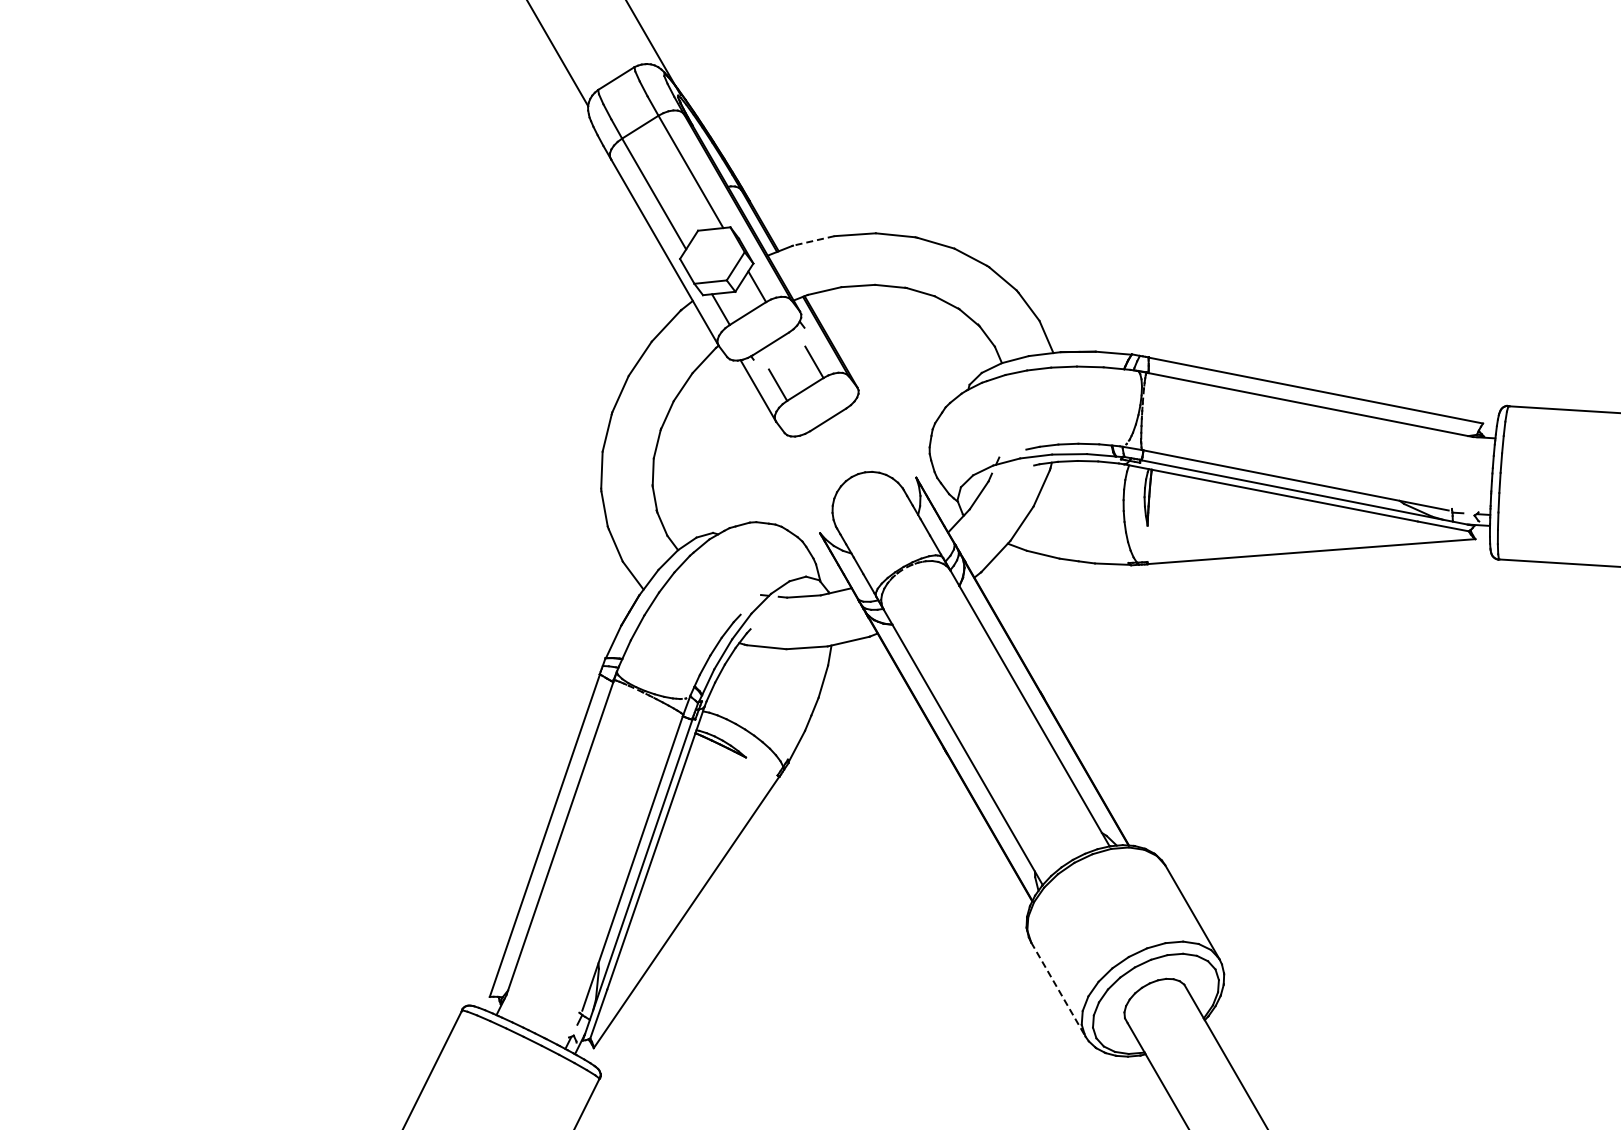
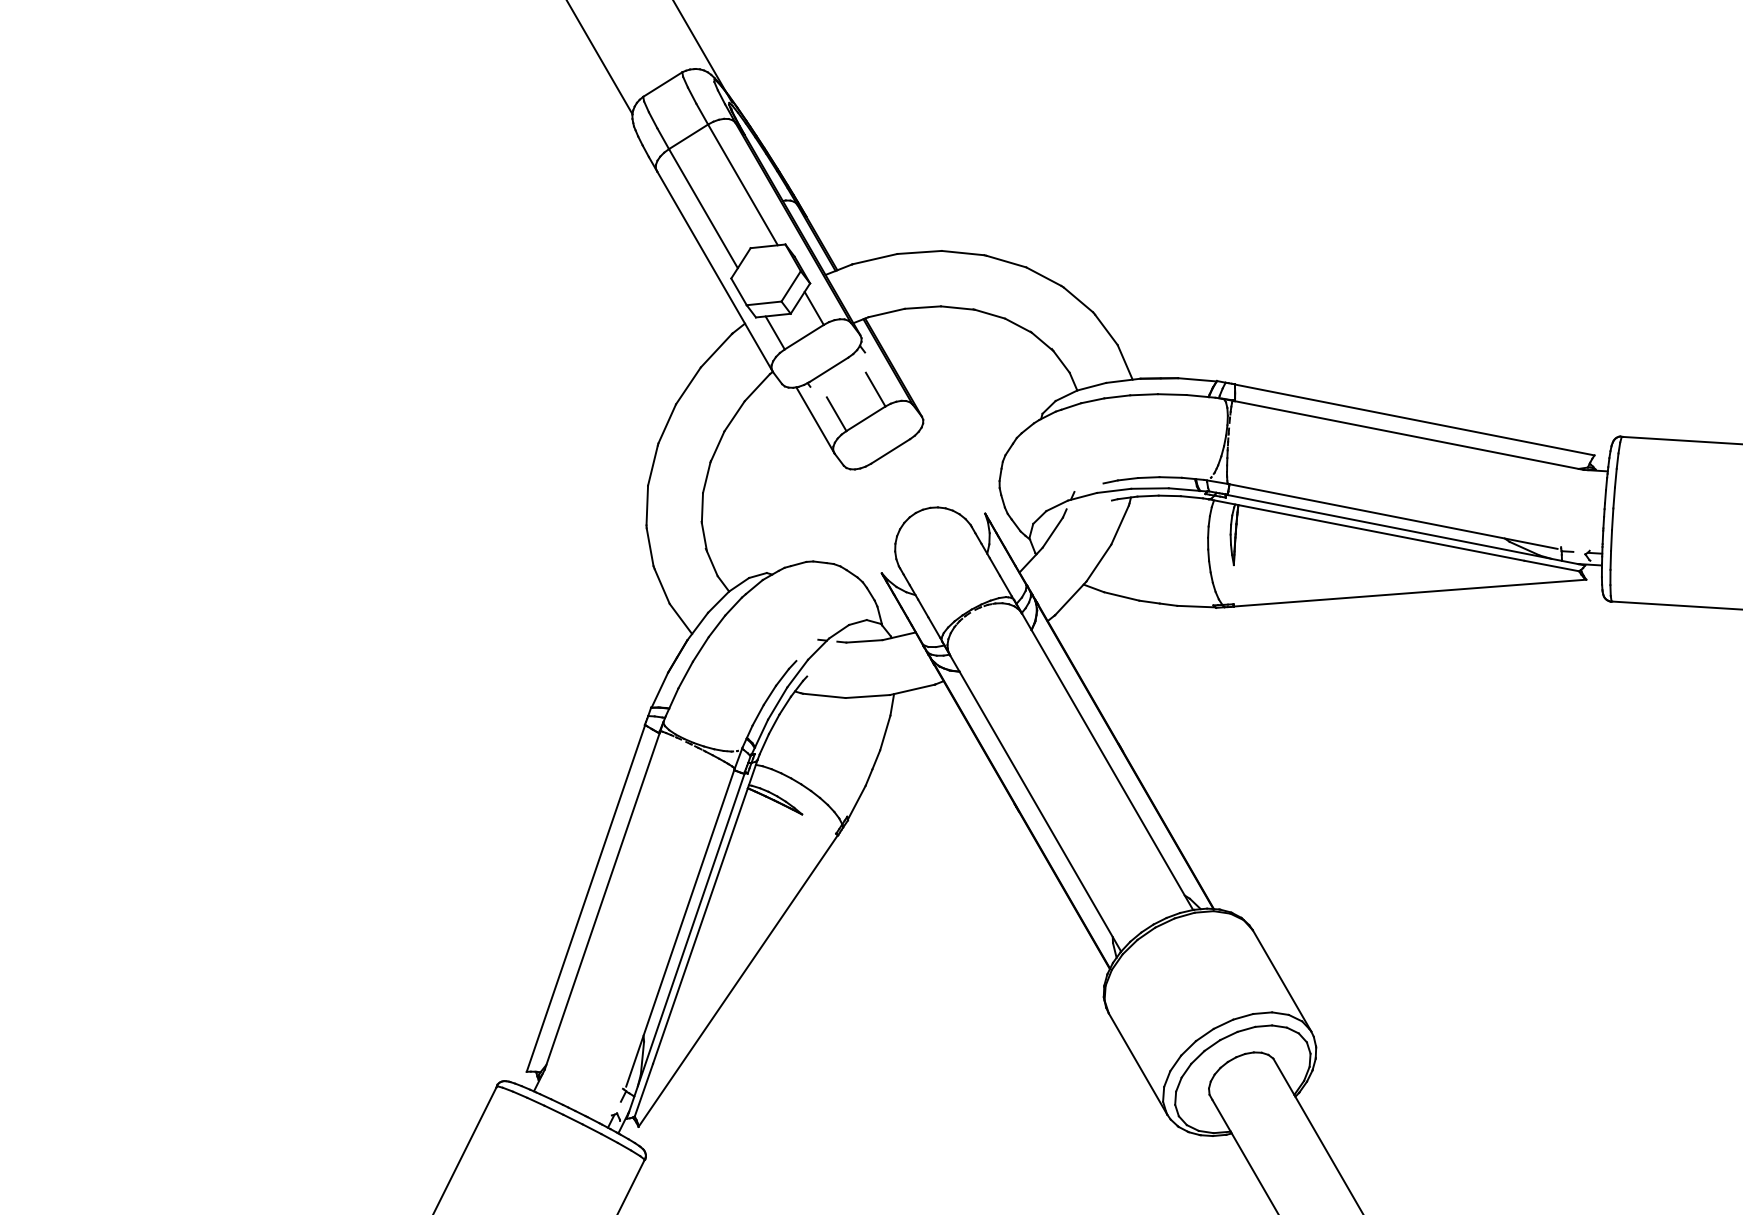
line: (813, 241) -> (874, 259), dashed -> solid
line: (1058, 990) -> (1138, 1064), dashed -> solid

